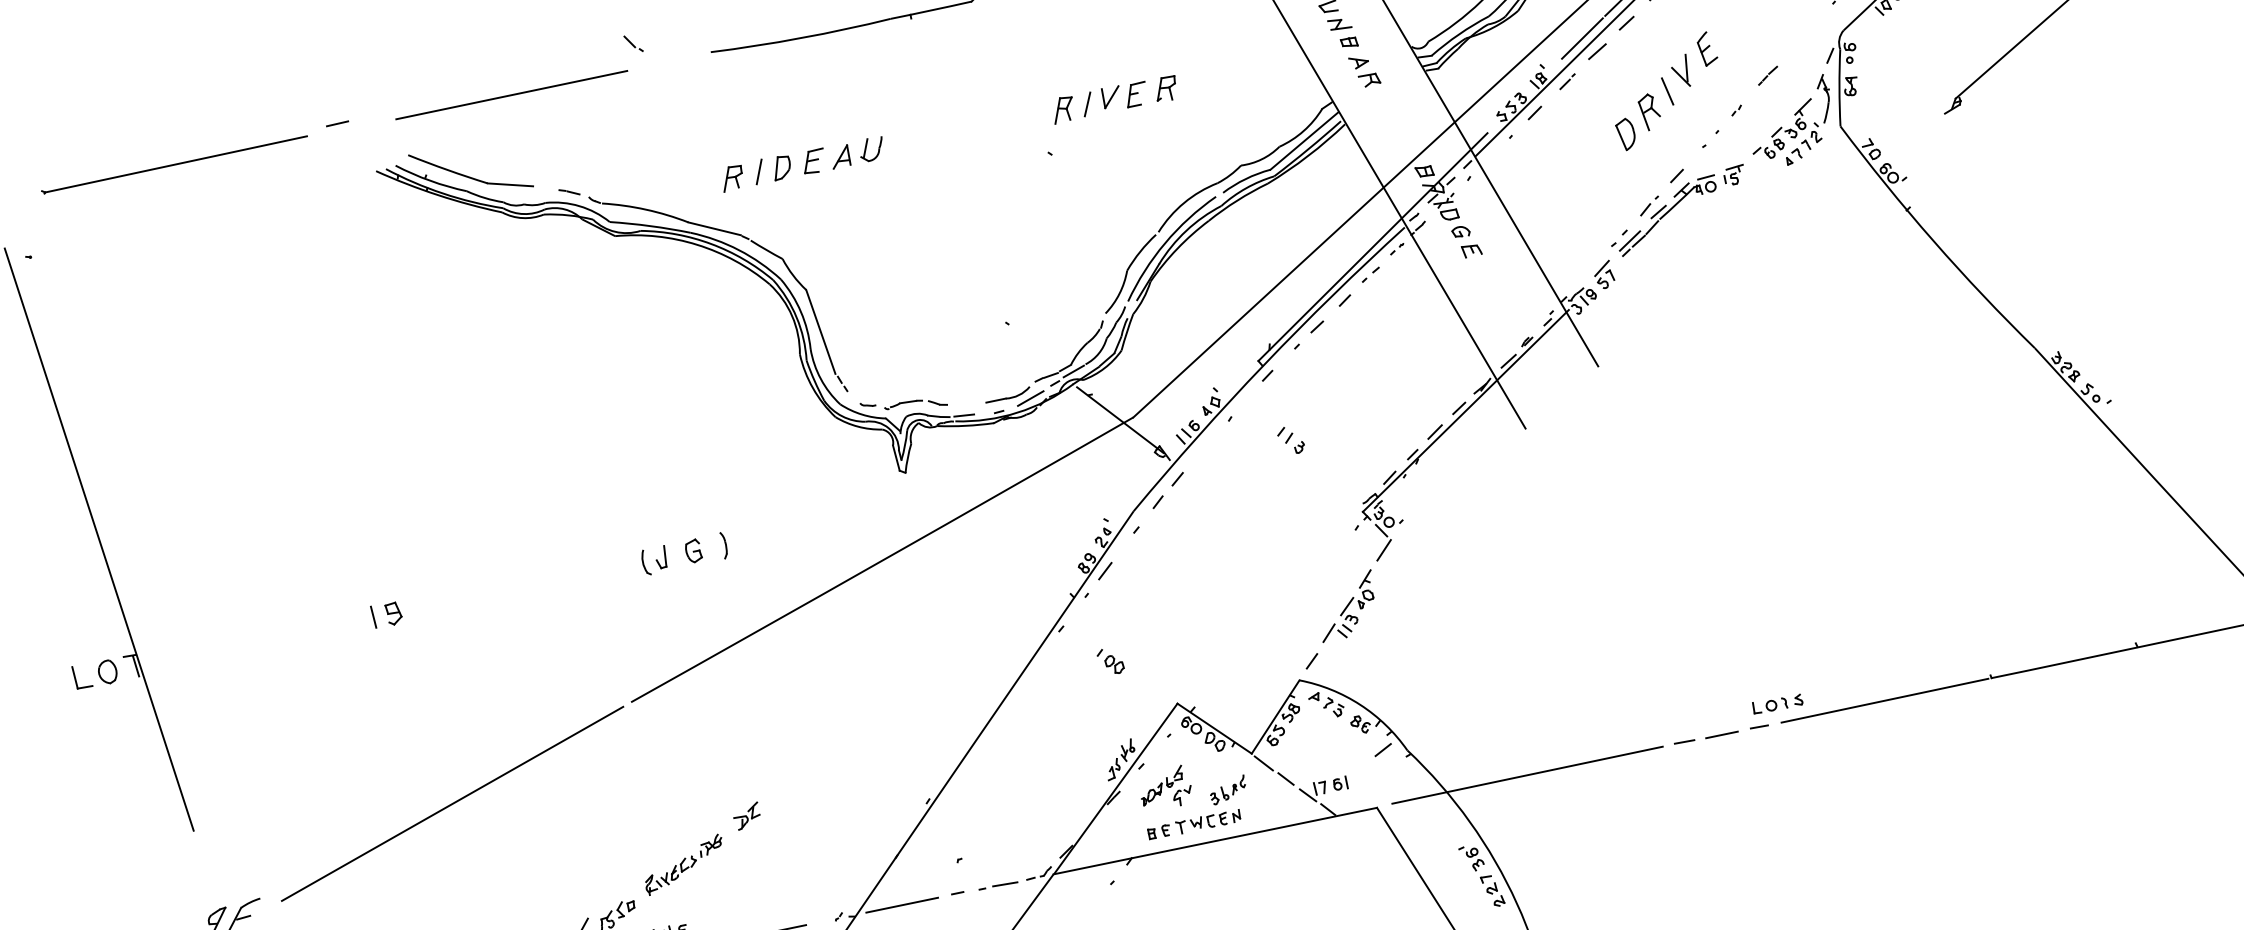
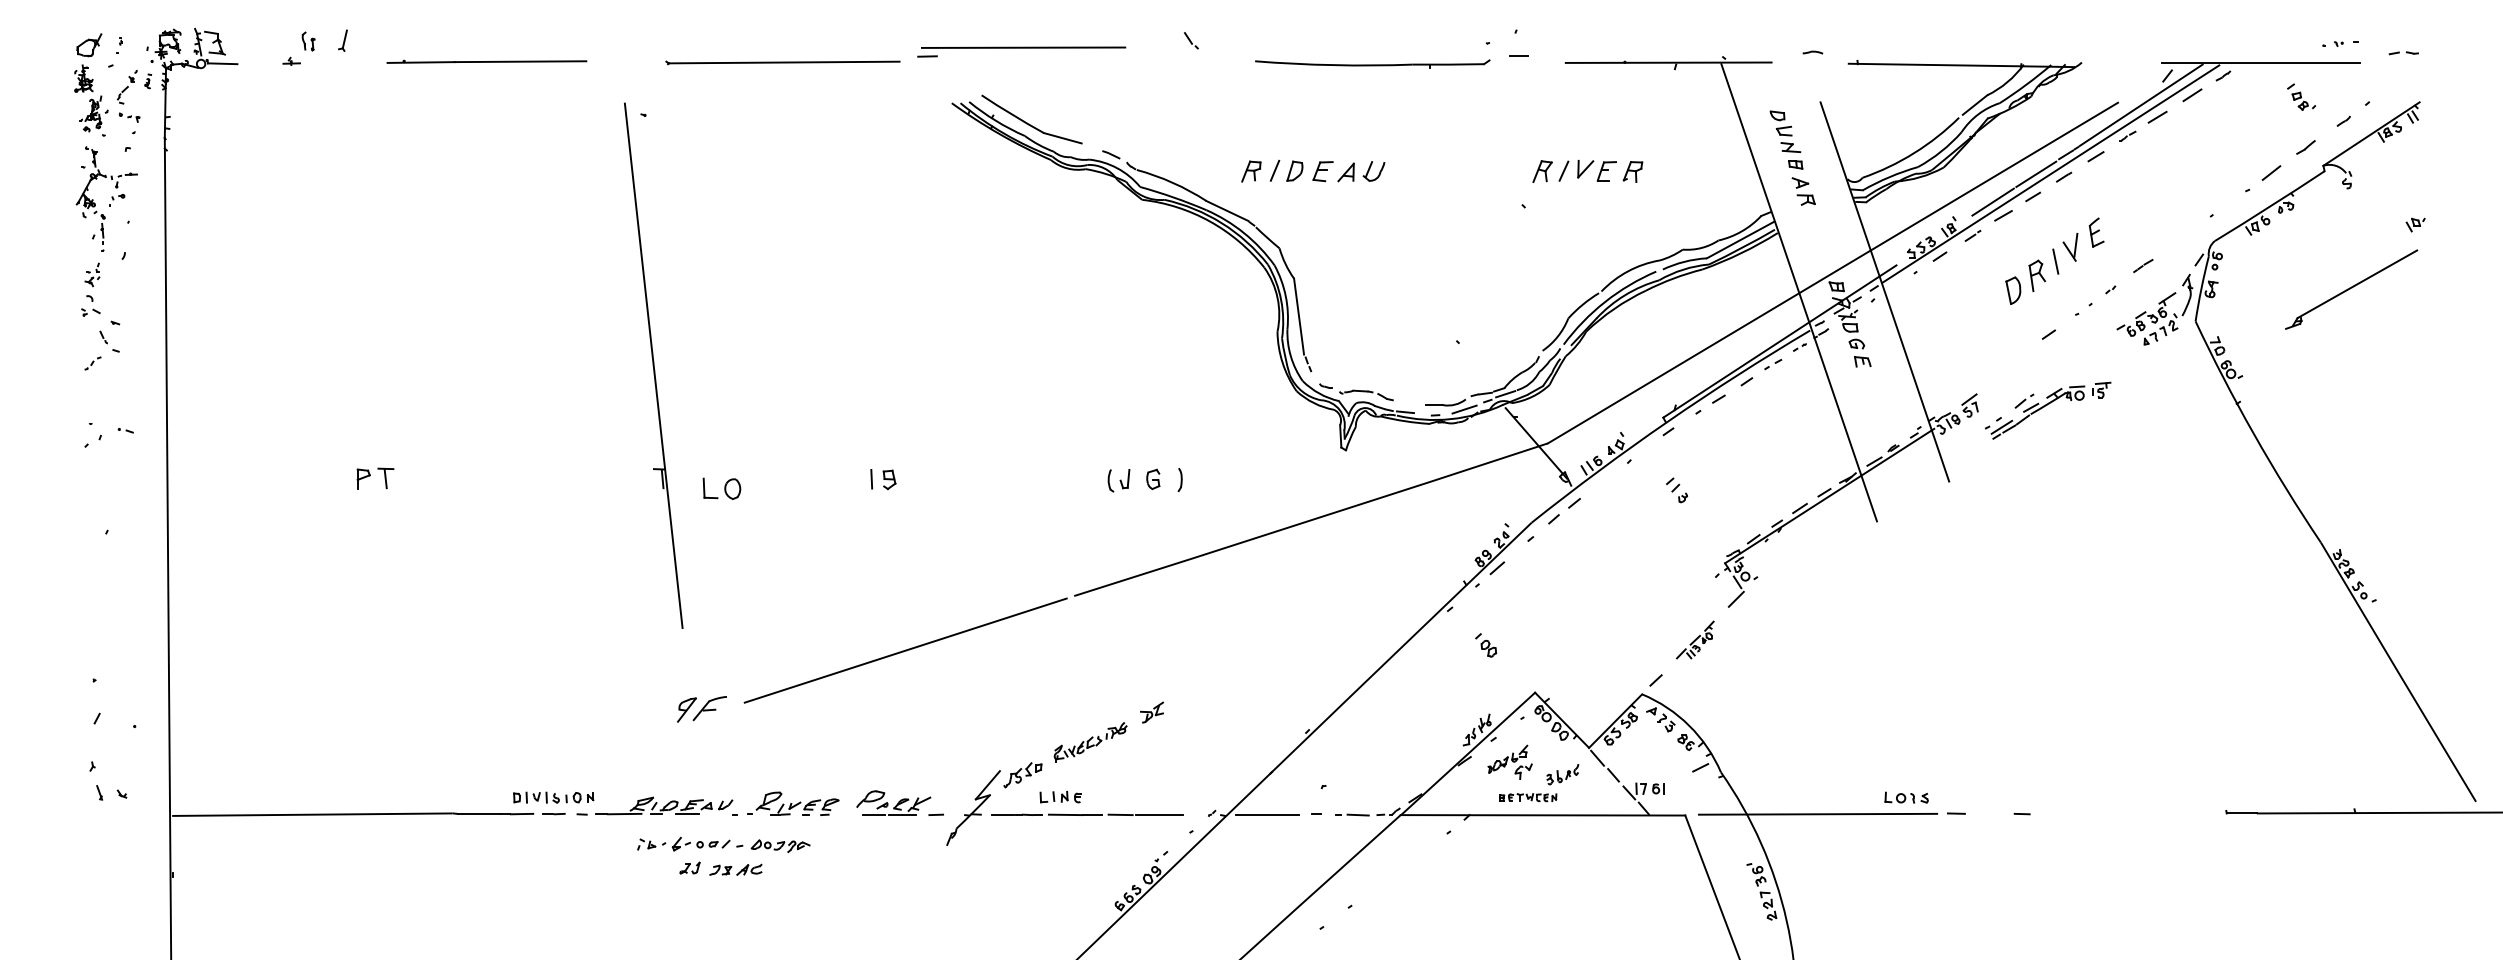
line: (511, 94) -> (1023, 47), moved
part: (1678, 210) -> (2048, 410), moved
part: (1347, 605) -> (1695, 639), size x0.7
part: (94, 674) -> (721, 488), moved
line: (1884, 700) -> (2132, 813), removed
part: (1777, 703) -> (1906, 797), moved
line: (1722, 735) -> (1989, 814), removed
part: (1194, 824) -> (1528, 797), size x0.7

